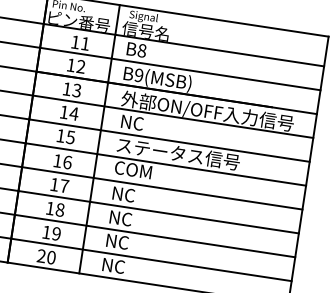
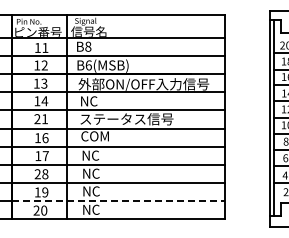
text: (138, 75) -> (88, 65), B9(MSB) -> B6(MSB)
text: (66, 137) -> (41, 119), 15 -> 21
text: (50, 207) -> (37, 173), 18 -> 28
line: (151, 260) -> (118, 201), solid -> dashed

